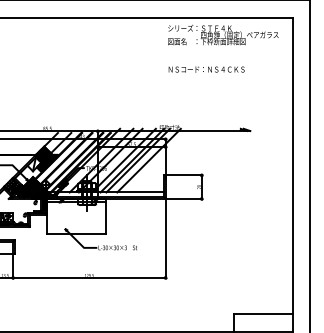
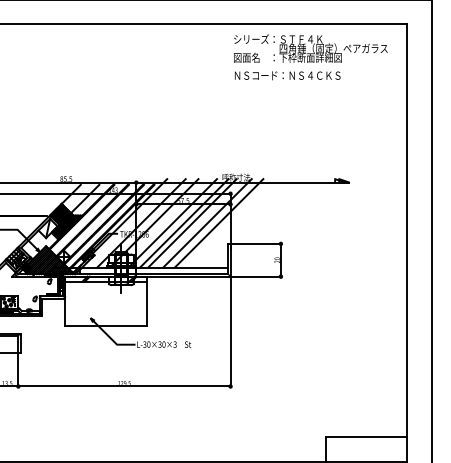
text: (206, 69) -> (287, 75), moved
line: (156, 160) -> (218, 223), added

